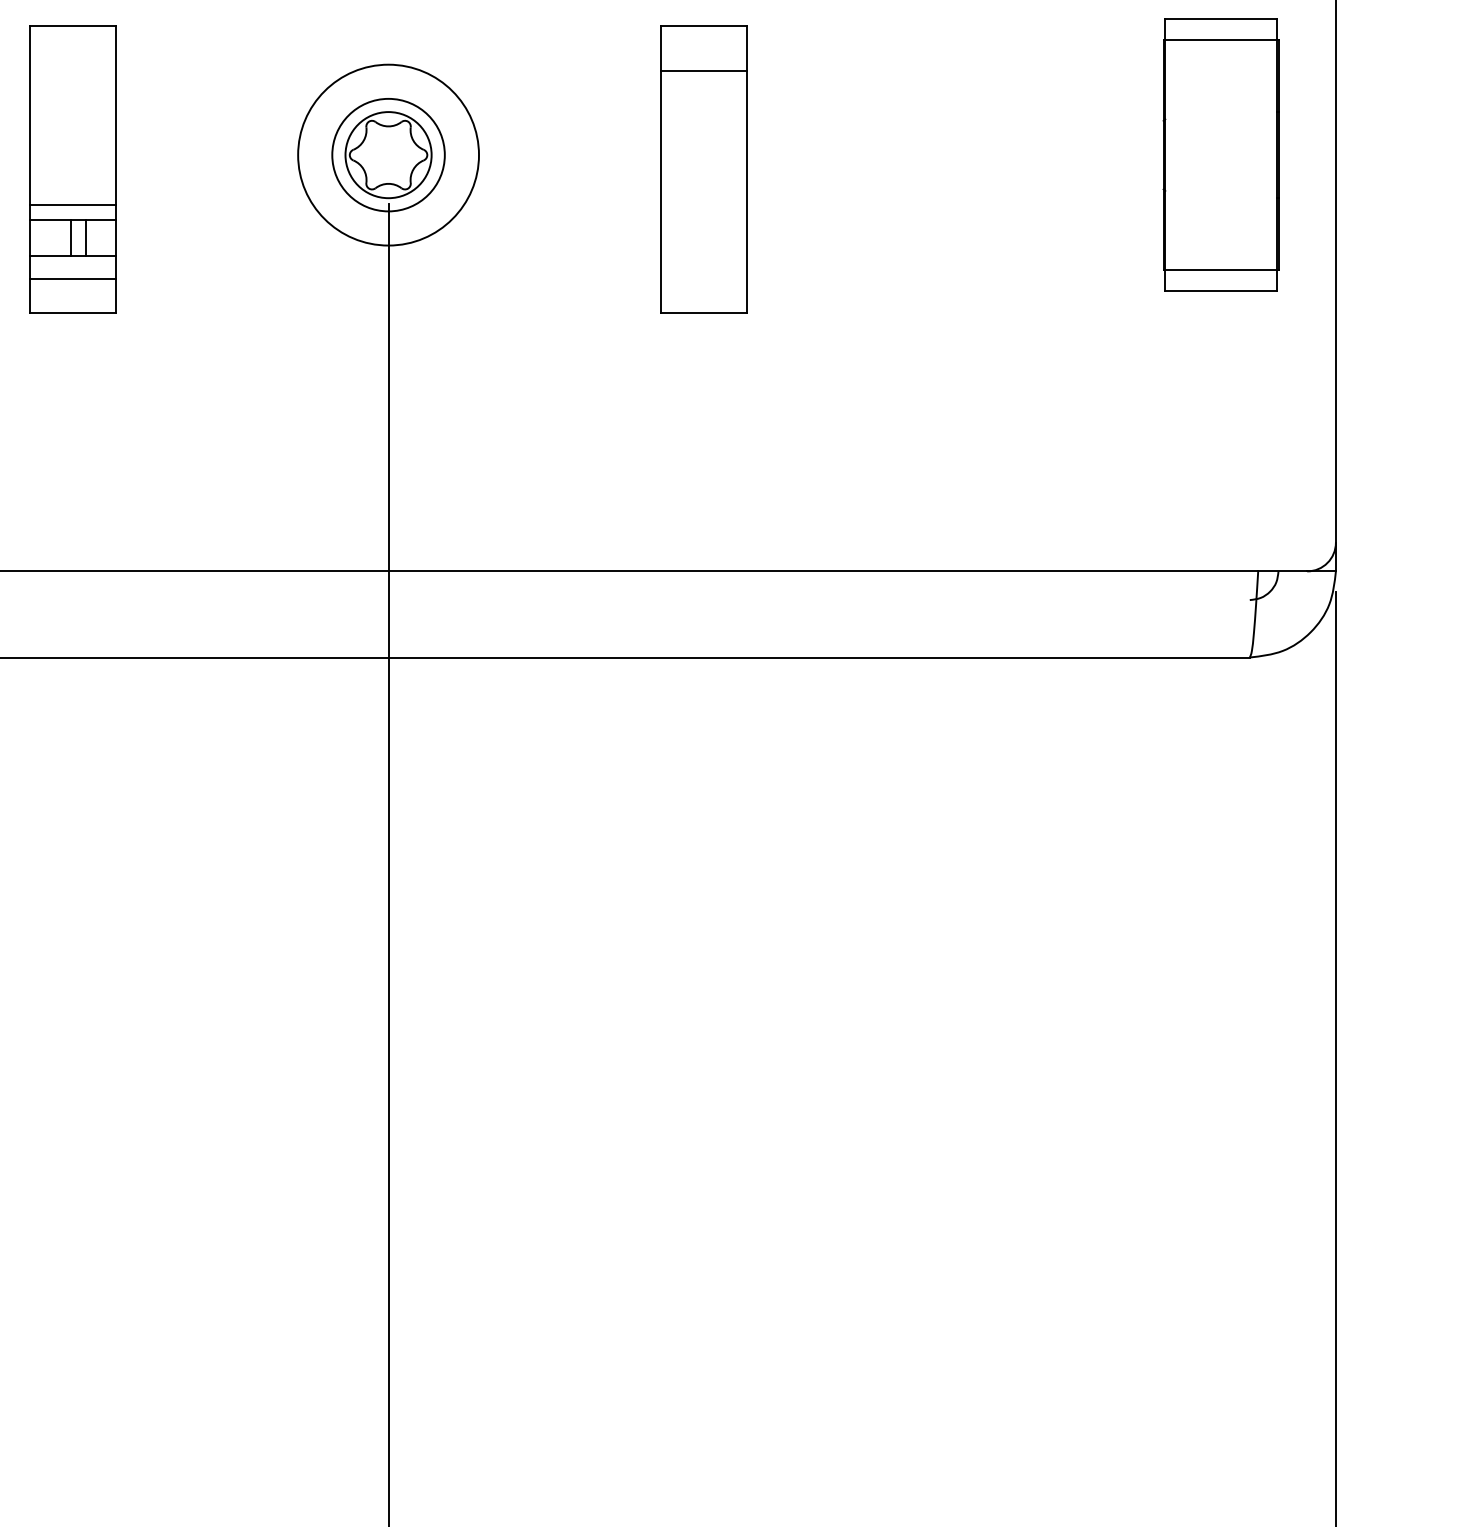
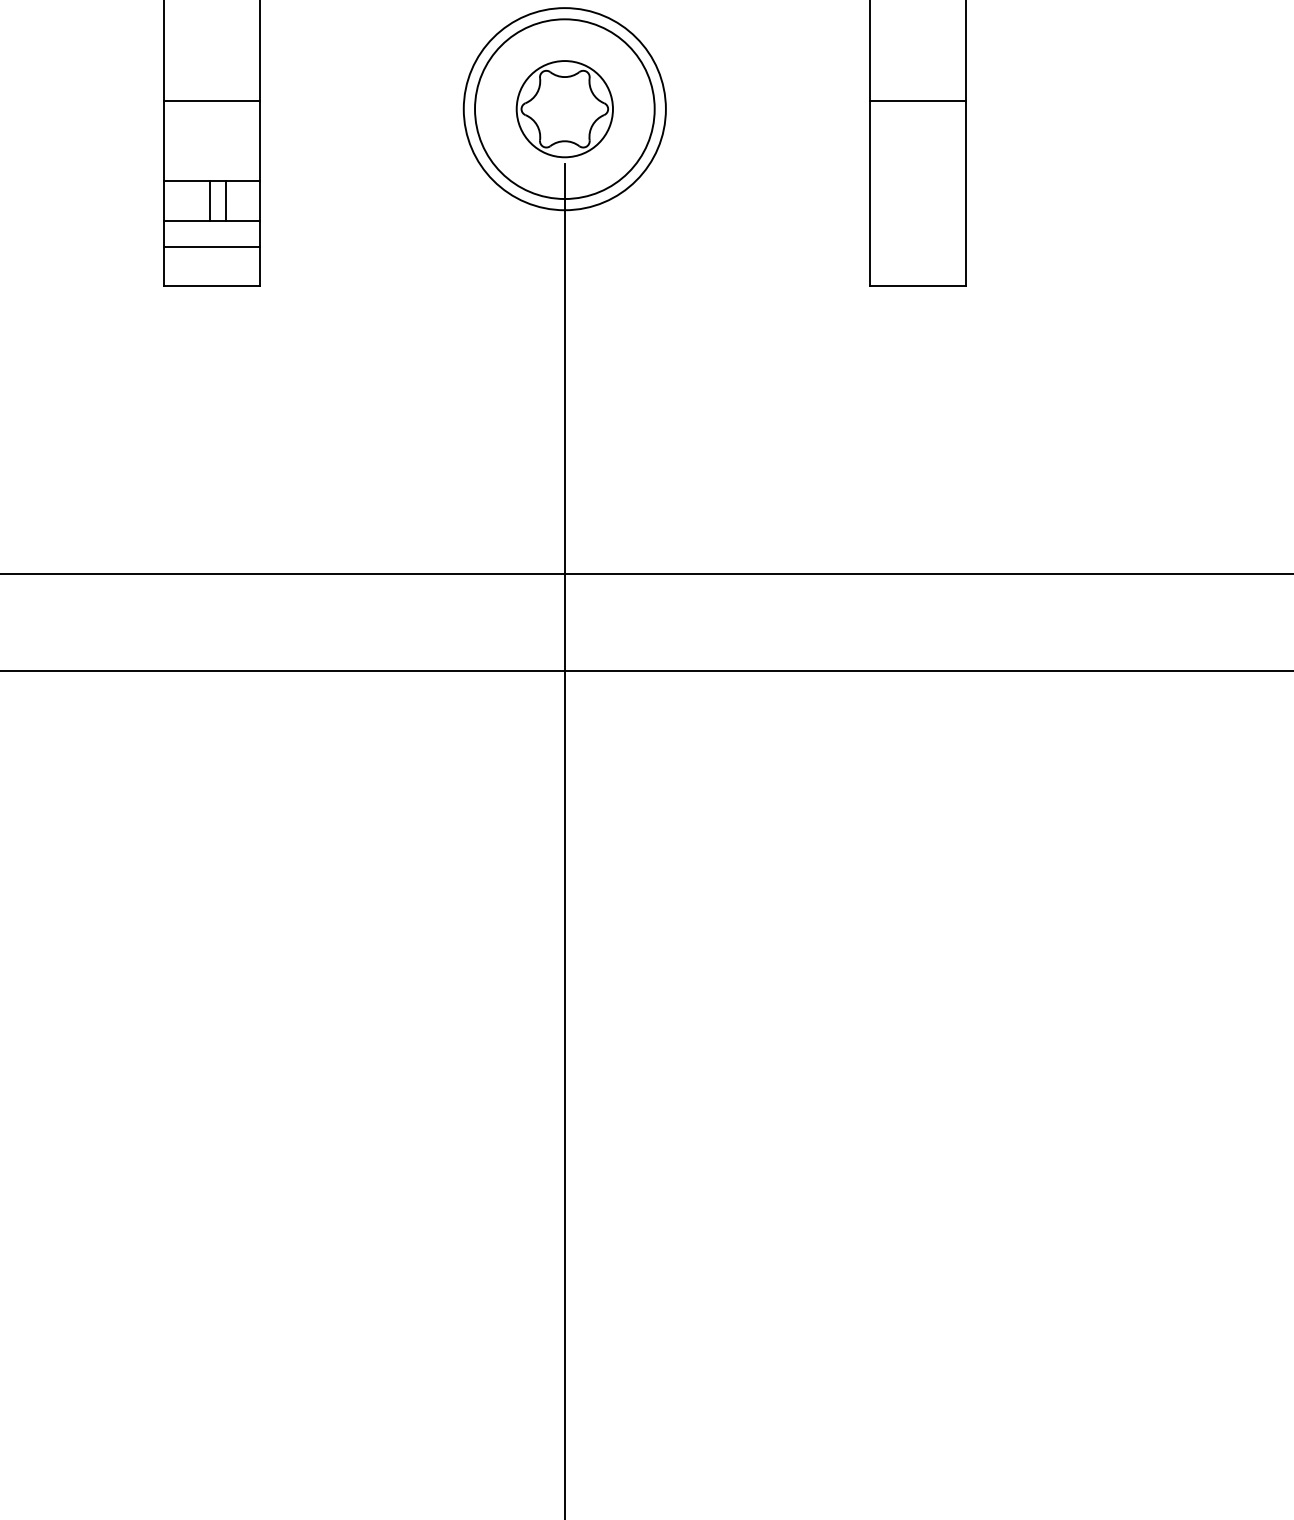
line: (704, 71) -> (917, 100), moved
circle: (388, 154) -> (564, 108), size x1.43
line: (72, 205) -> (211, 100), moved

